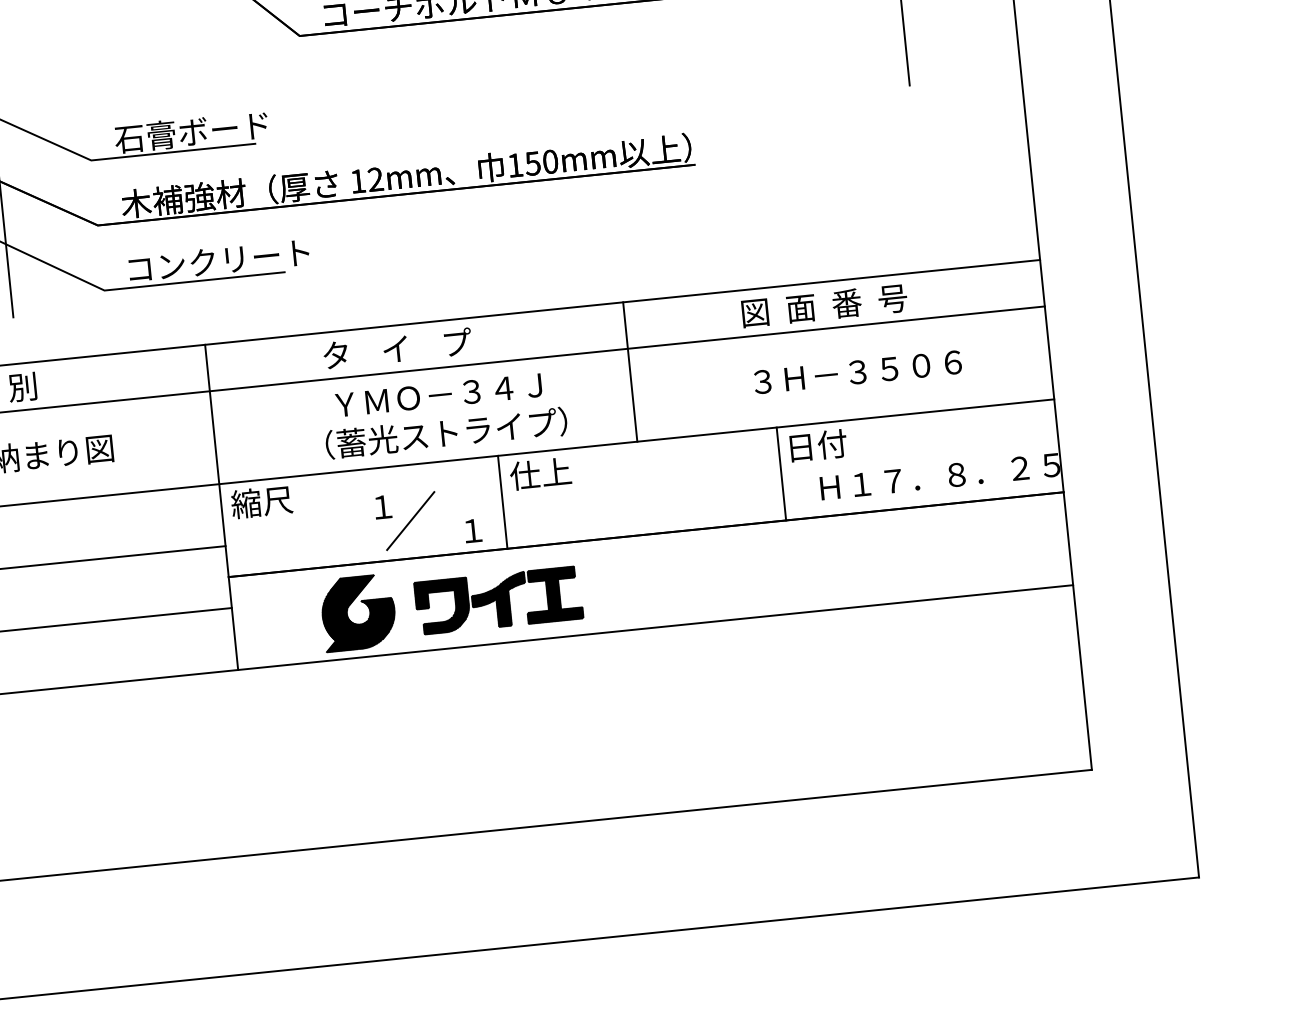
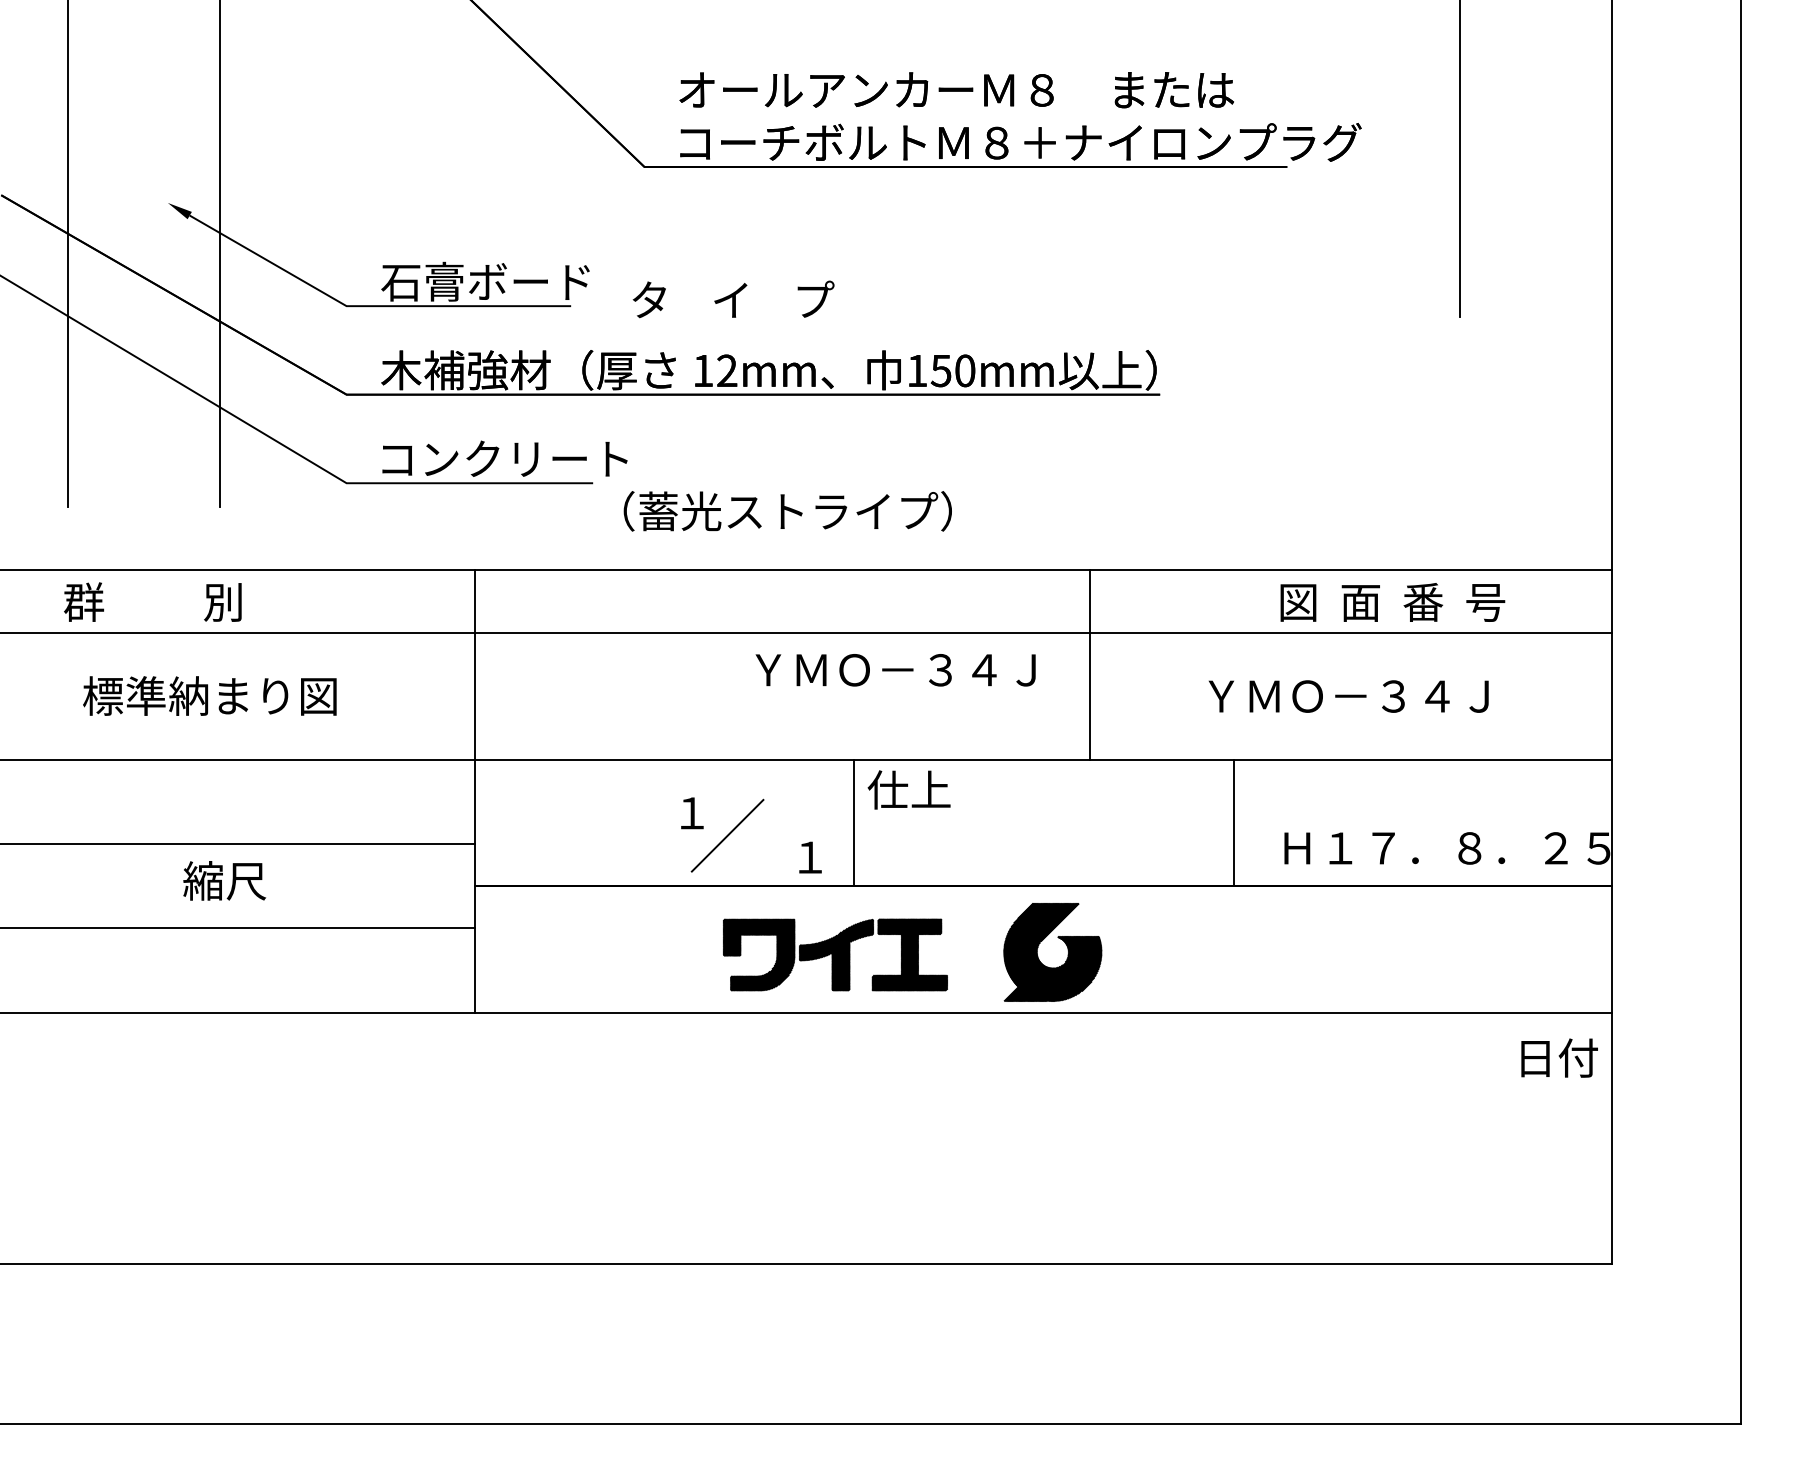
text: (824, 305) -> (1392, 602), moved
text: (397, 348) -> (733, 299), moved
line: (629, 371) -> (1089, 664), moved
text: (857, 372) -> (1349, 696), ３Ｈ－３５０６ -> ＹＭＯ－３４Ｊ
text: (438, 395) -> (895, 670), moved
text: (446, 433) -> (787, 511), moved
text: (818, 445) -> (1559, 1057), moved
text: (261, 501) -> (224, 880), moved
part: (348, 616) -> (1038, 956), moved

